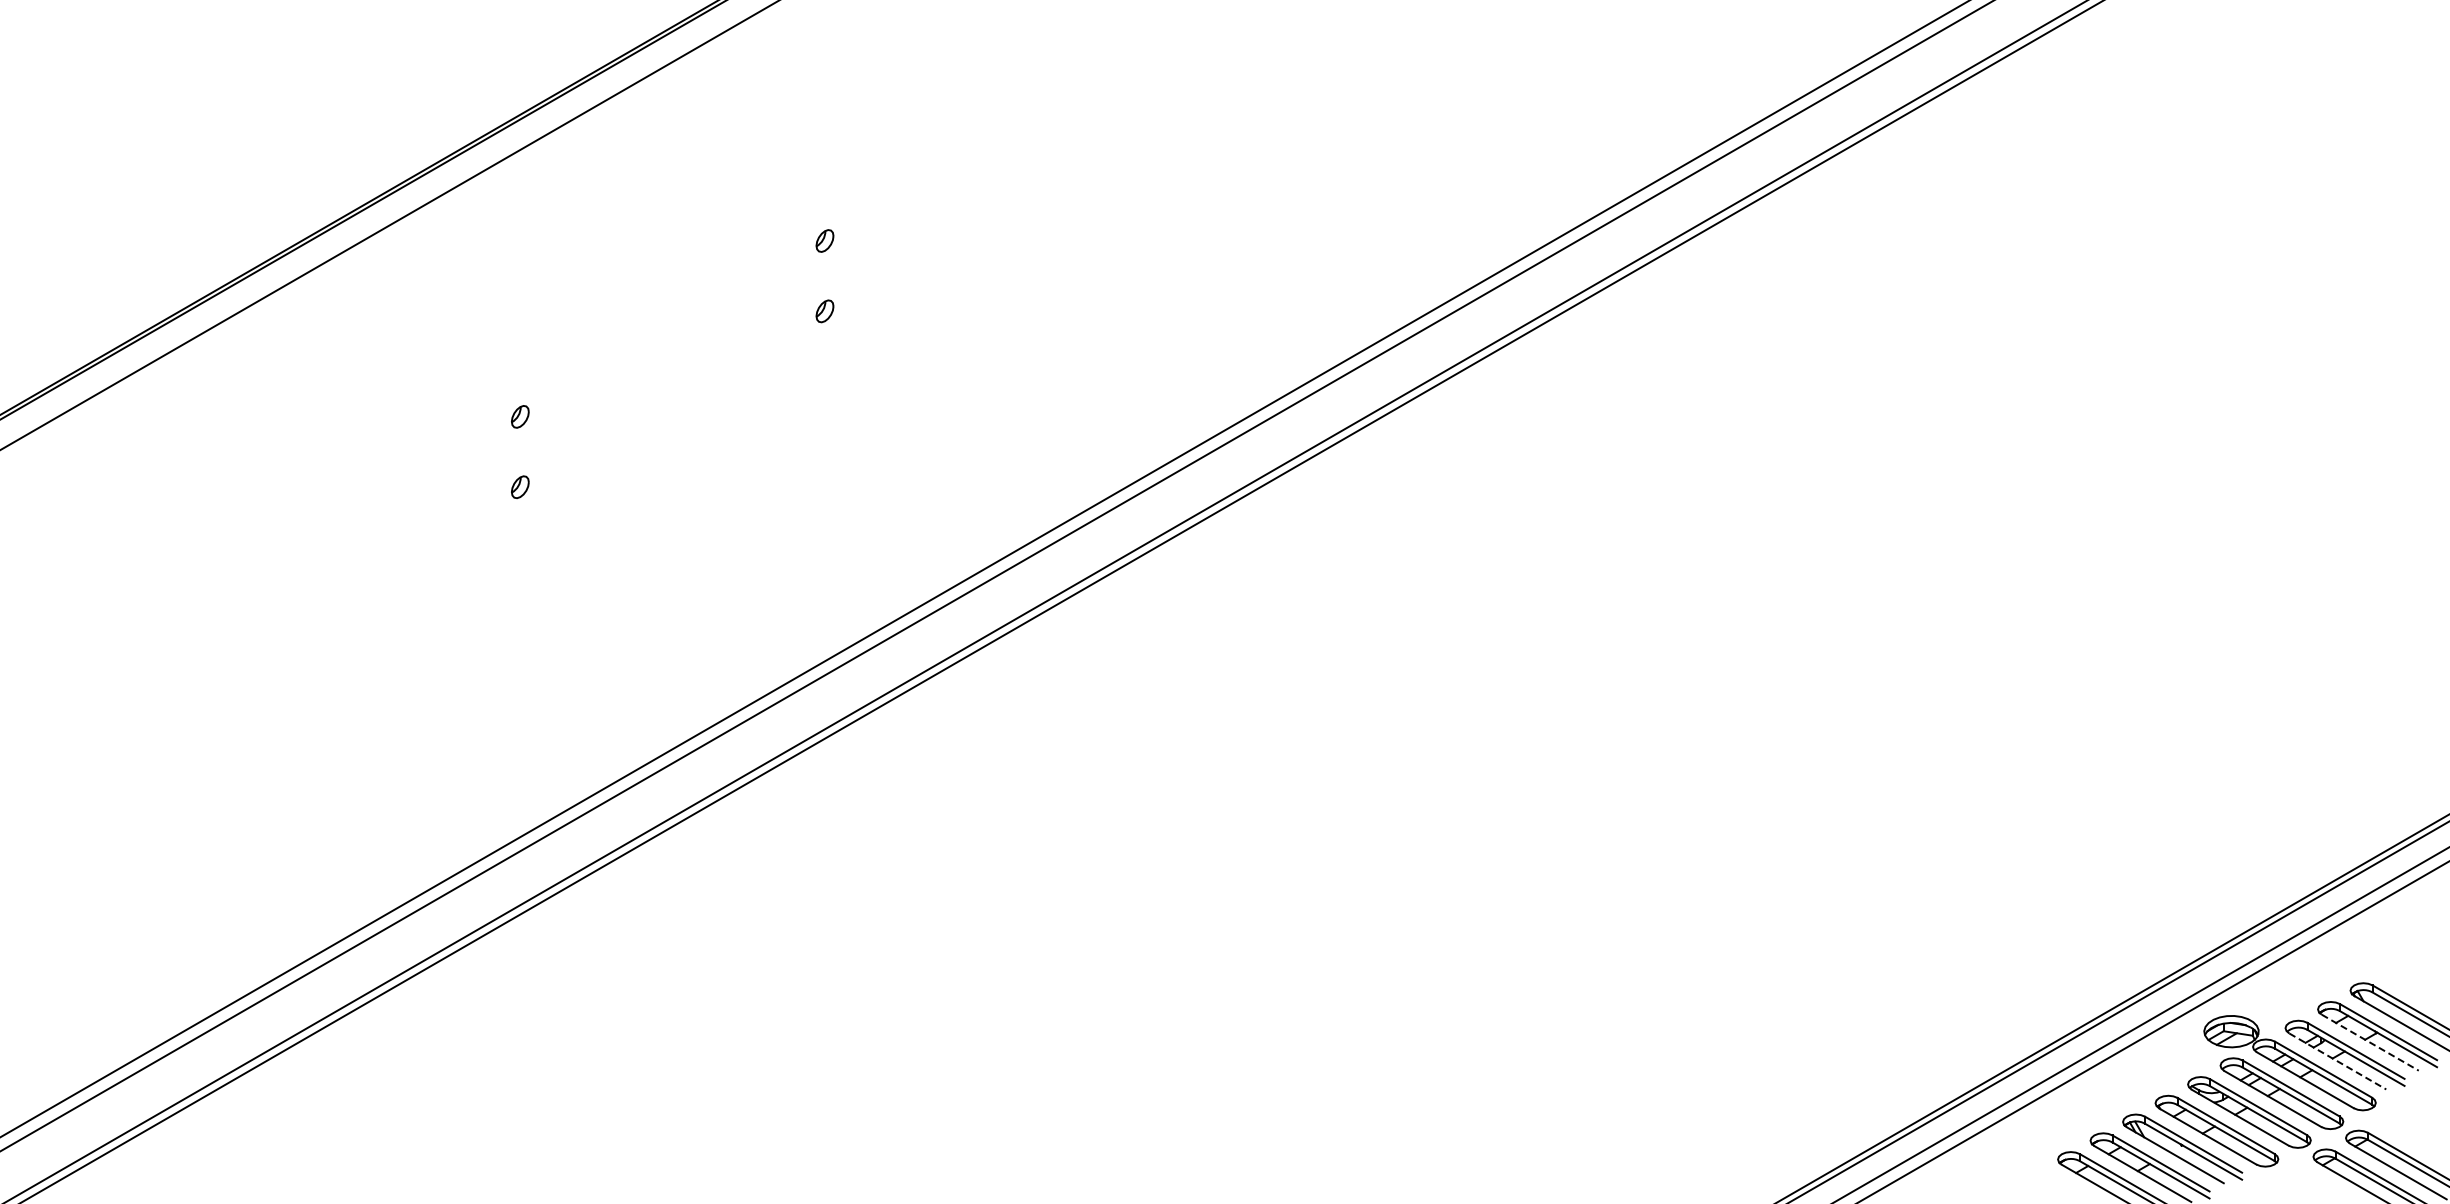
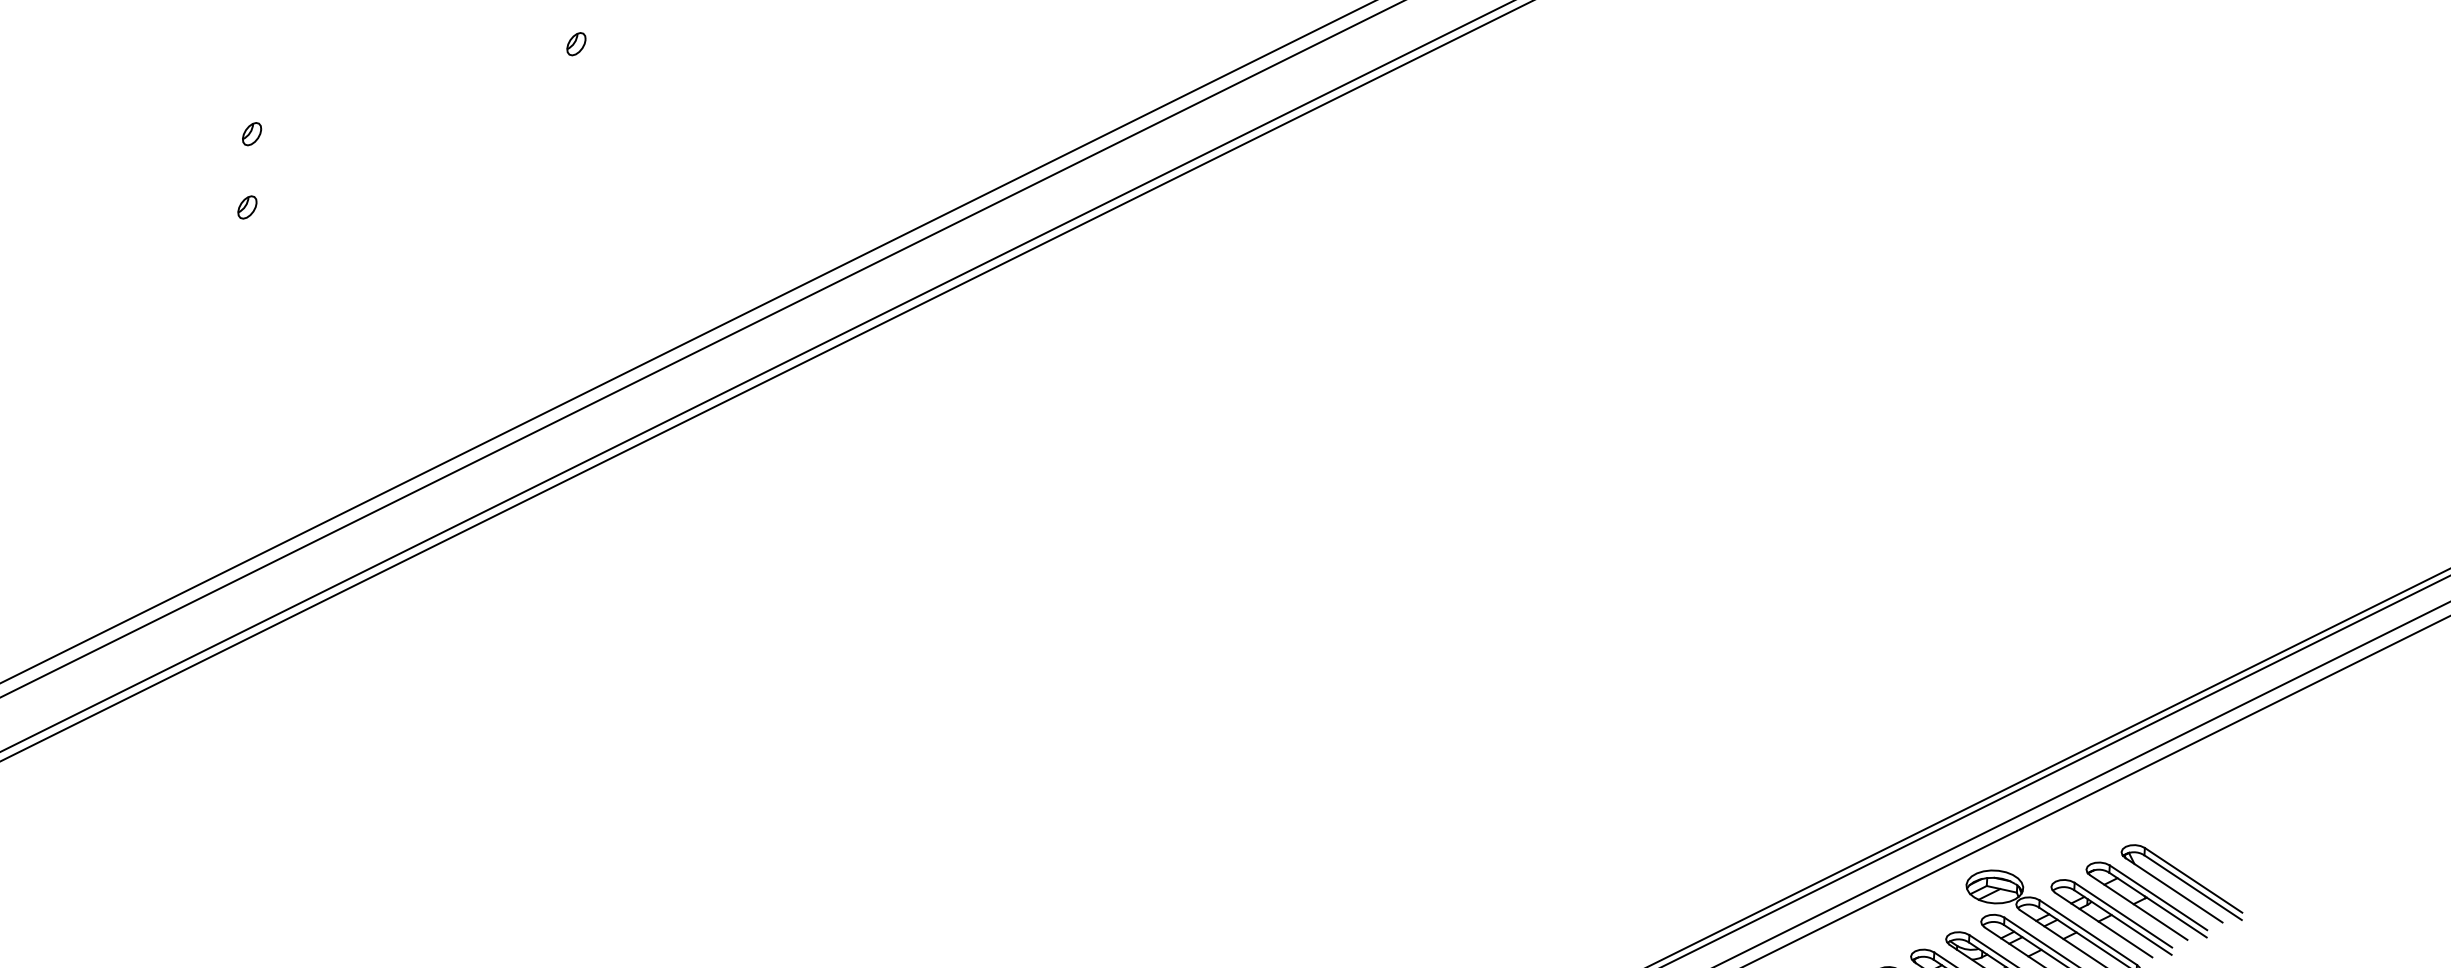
line: (2370, 1042) -> (2138, 907), dashed -> solid
line: (2337, 1061) -> (2103, 925), dashed -> solid

